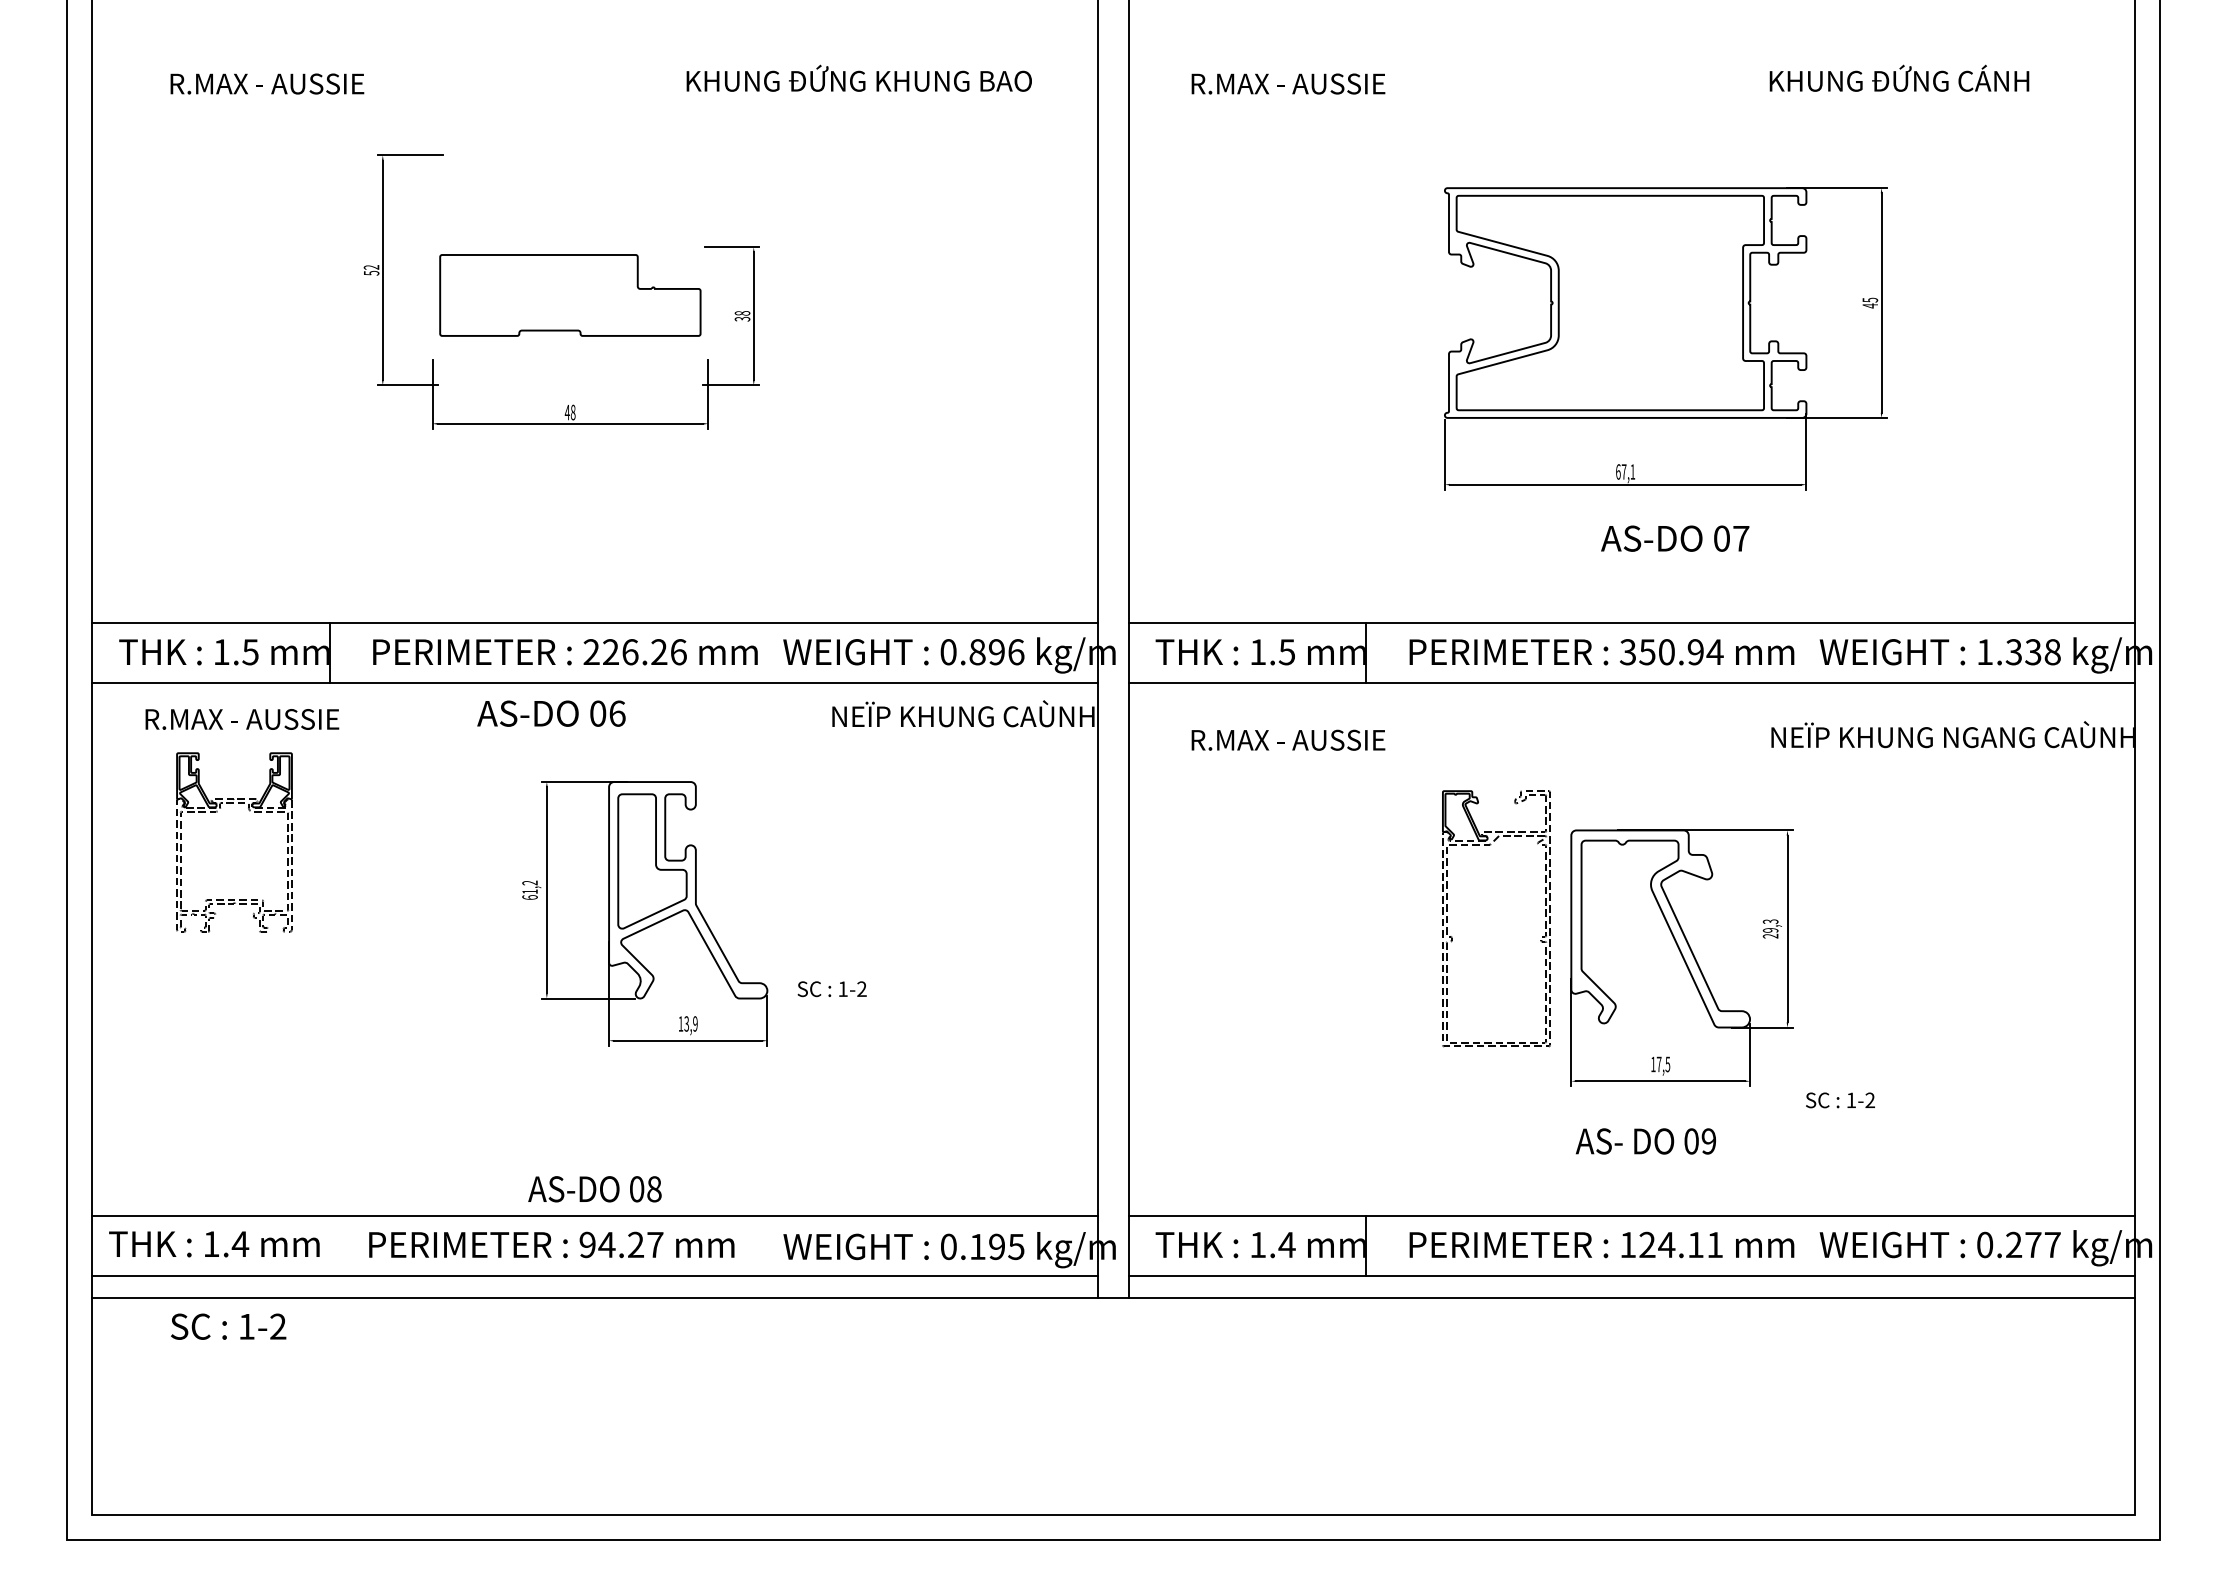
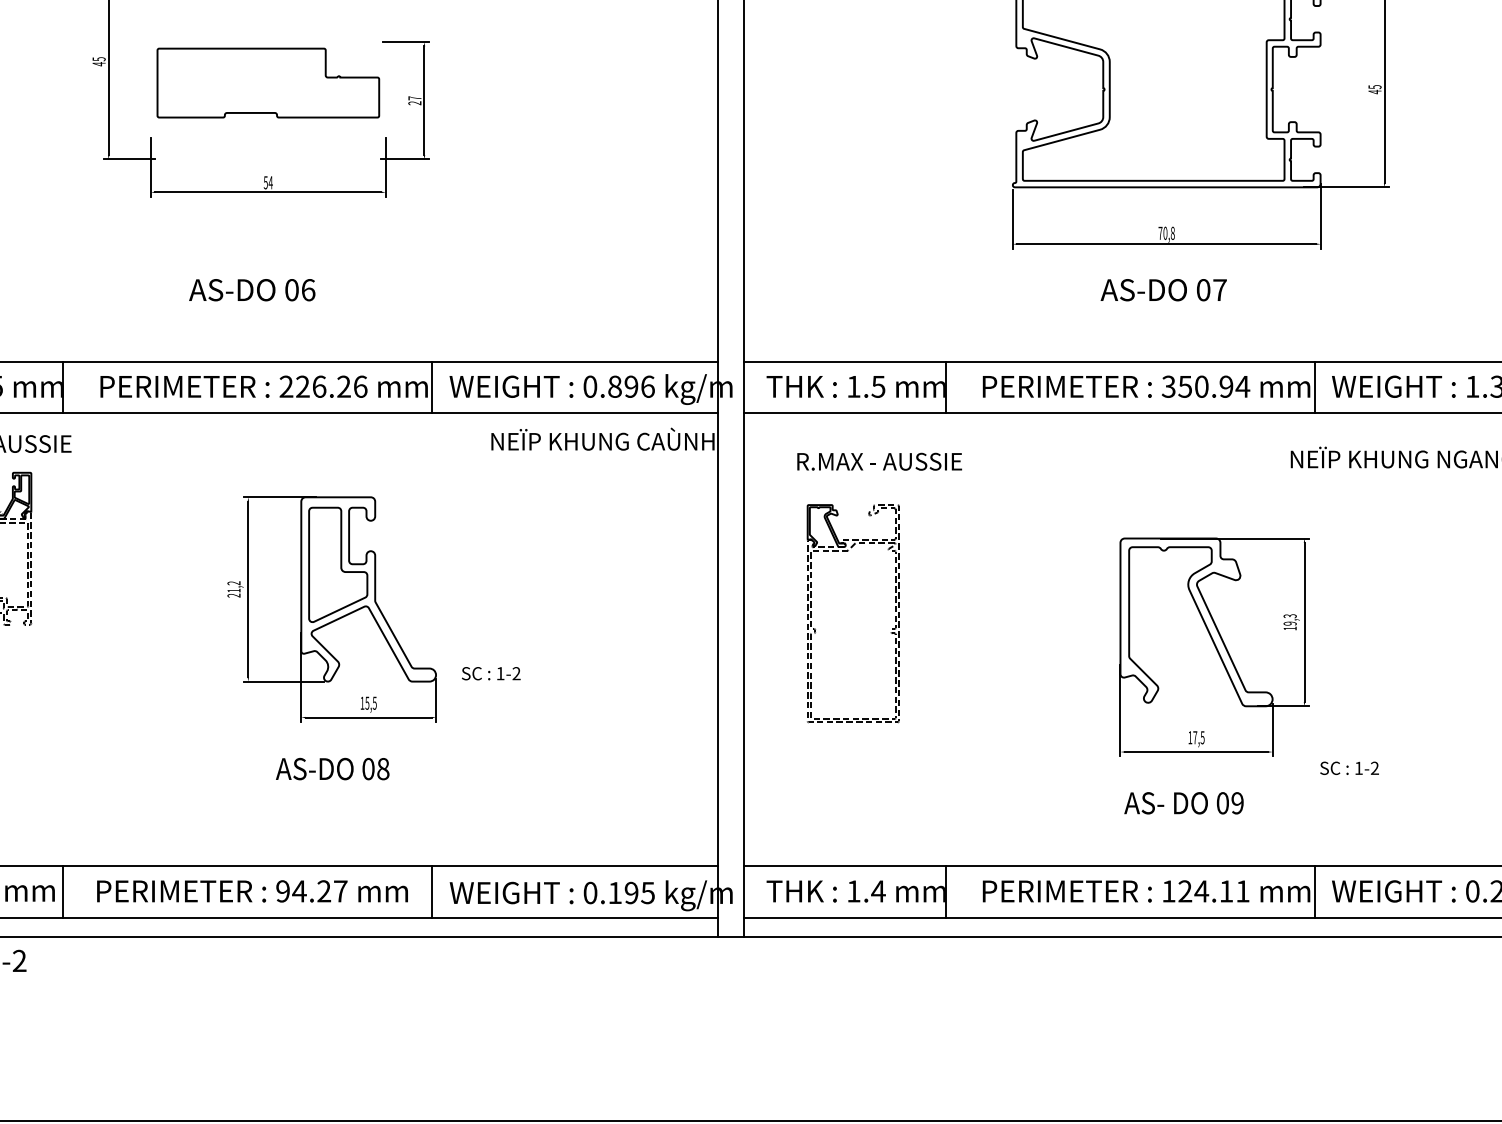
text: (371, 270) -> (99, 61), 52 -> 45
text: (742, 316) -> (414, 101), 38 -> 27
text: (569, 412) -> (267, 182), 48 -> 54
text: (1625, 471) -> (1166, 232), 67,1 -> 70,8
text: (1675, 538) -> (1164, 289), moved
line: (762, 652) -> (431, 387), added
line: (1799, 652) -> (1314, 387), added
text: (551, 713) -> (252, 289), moved
text: (529, 897) -> (233, 595), 61,2 -> 21,2
text: (1770, 935) -> (1290, 627), 29,3 -> 19,3
part: (1452, 936) -> (815, 628), moved
text: (690, 1023) -> (370, 702), 13,9 -> 15,5
text: (594, 1189) -> (332, 769), moved
line: (329, 1245) -> (63, 891), added
line: (762, 1245) -> (431, 891), added
line: (1799, 1245) -> (1314, 891), added

